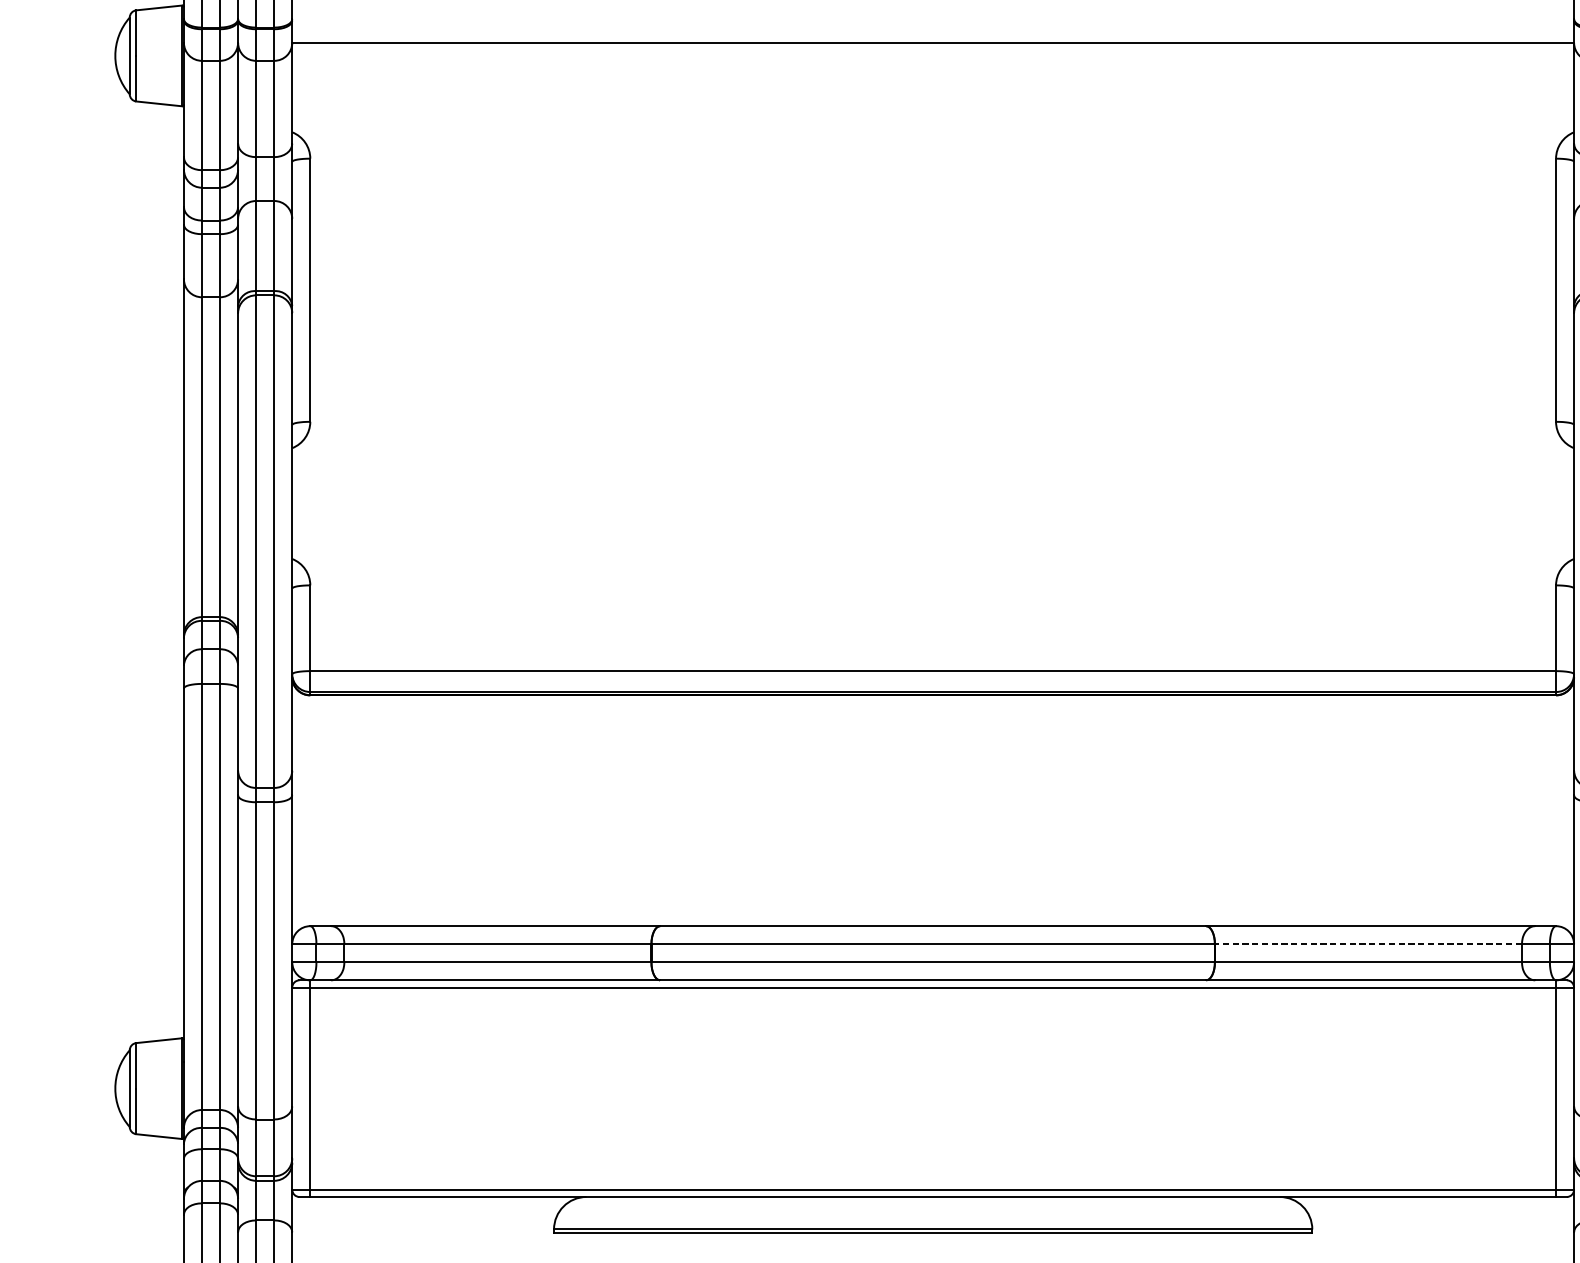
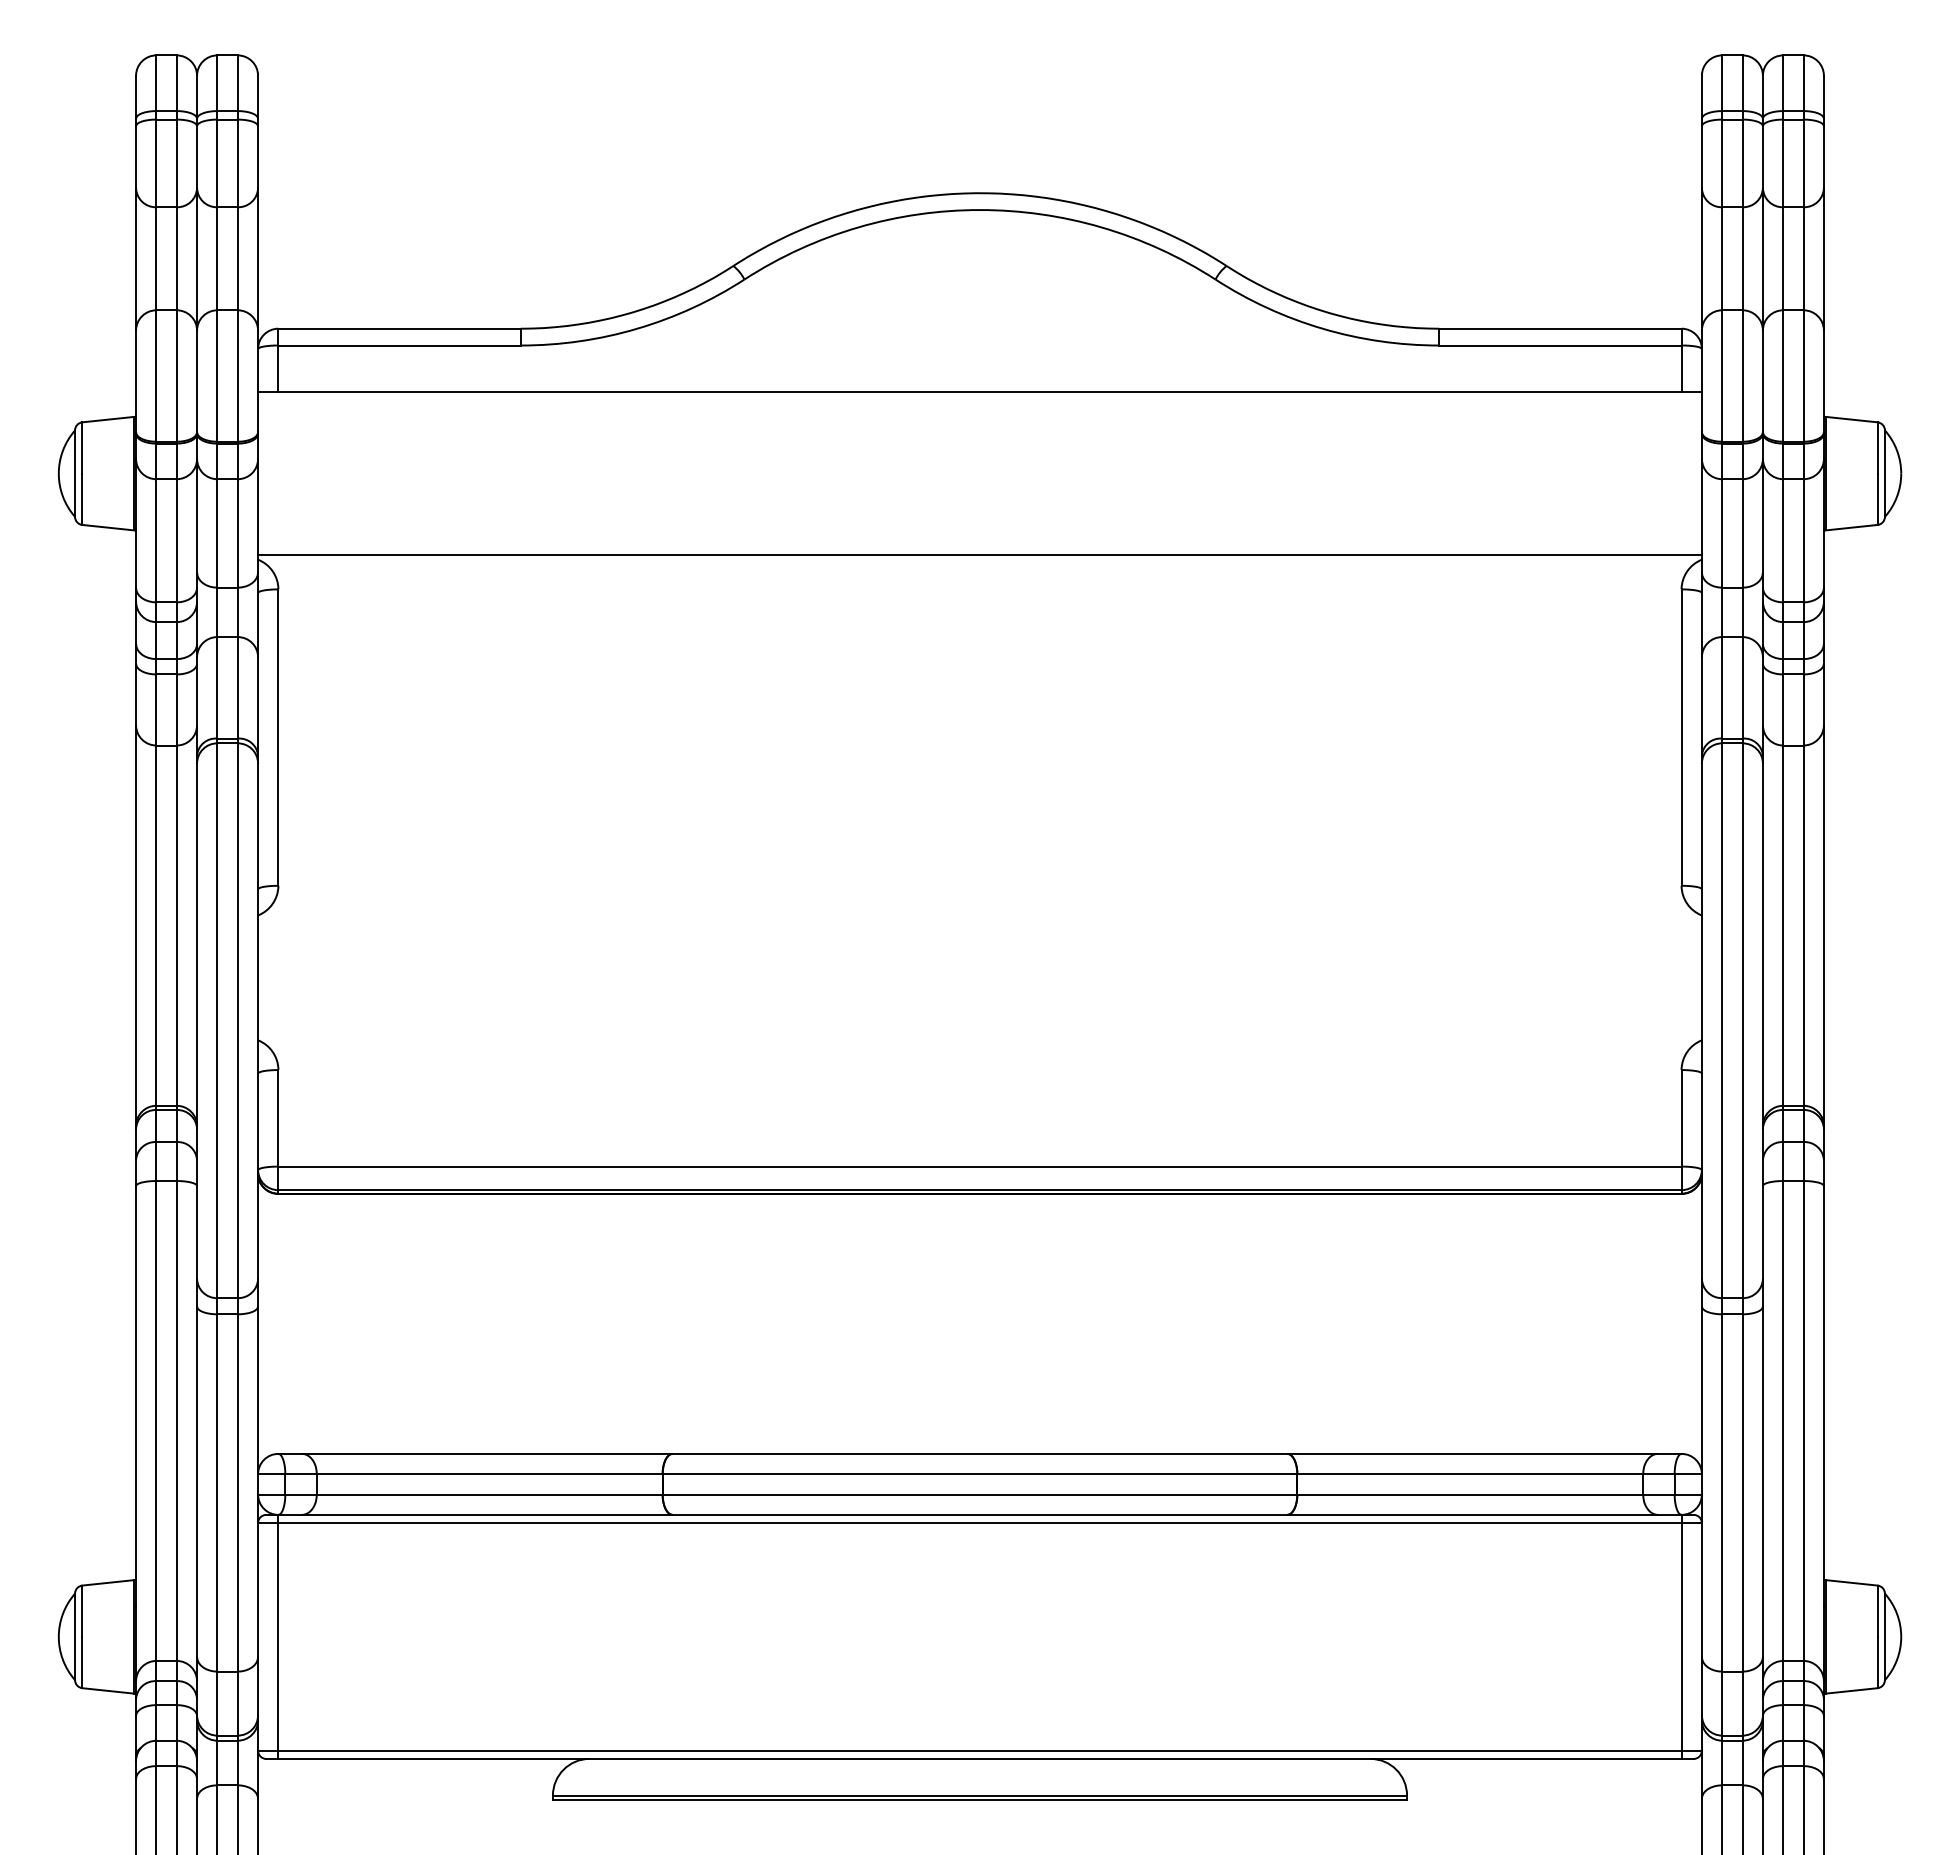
line: (932, 43) -> (979, 555), moved
line: (1368, 944) -> (1470, 1474), dashed -> solid

